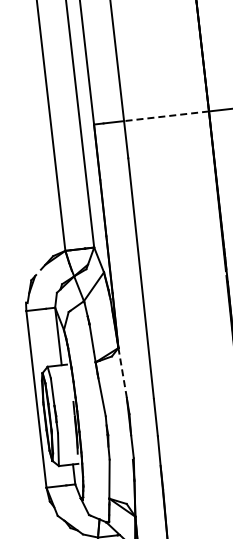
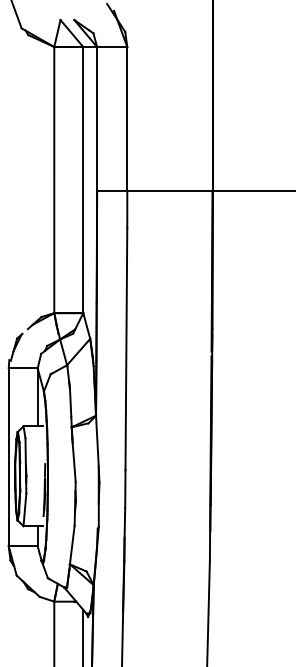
line: (166, 115) -> (170, 190), dashed -> solid
line: (122, 372) -> (97, 440), dashed -> solid

